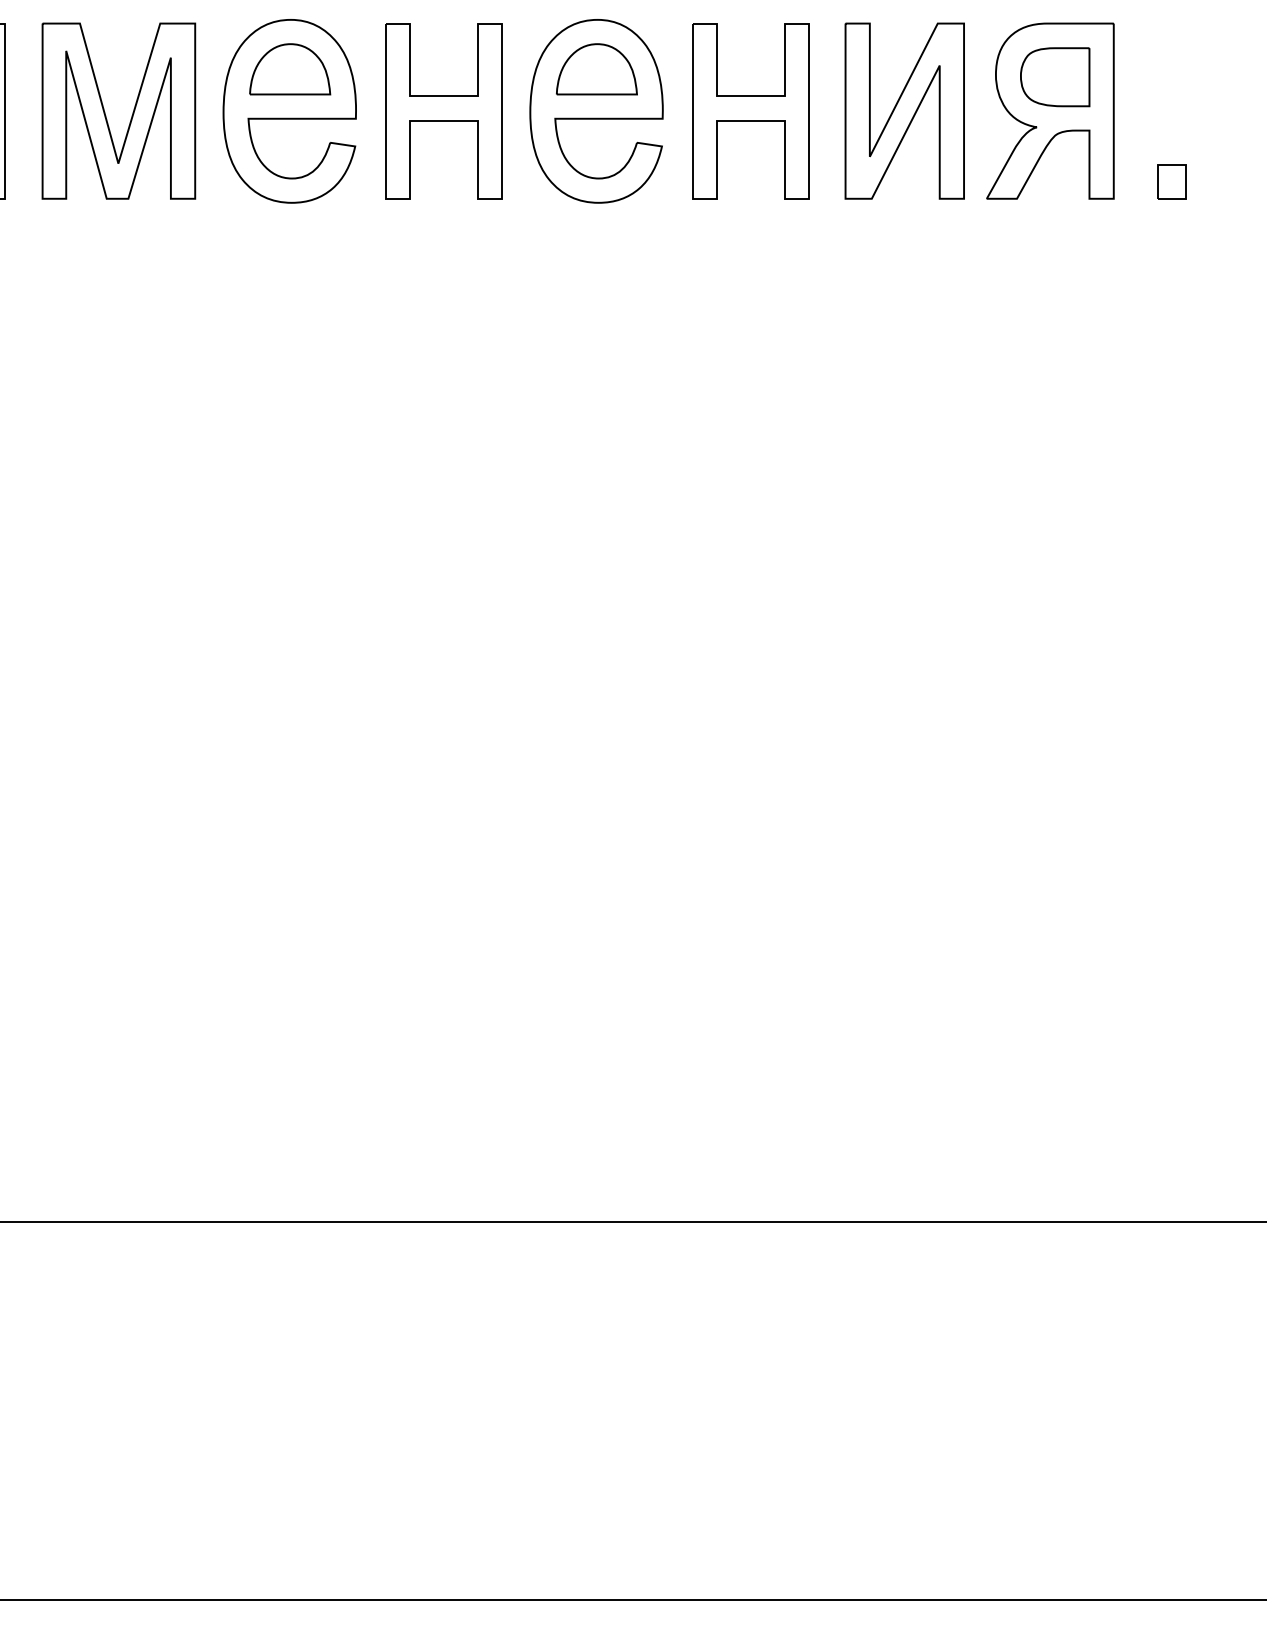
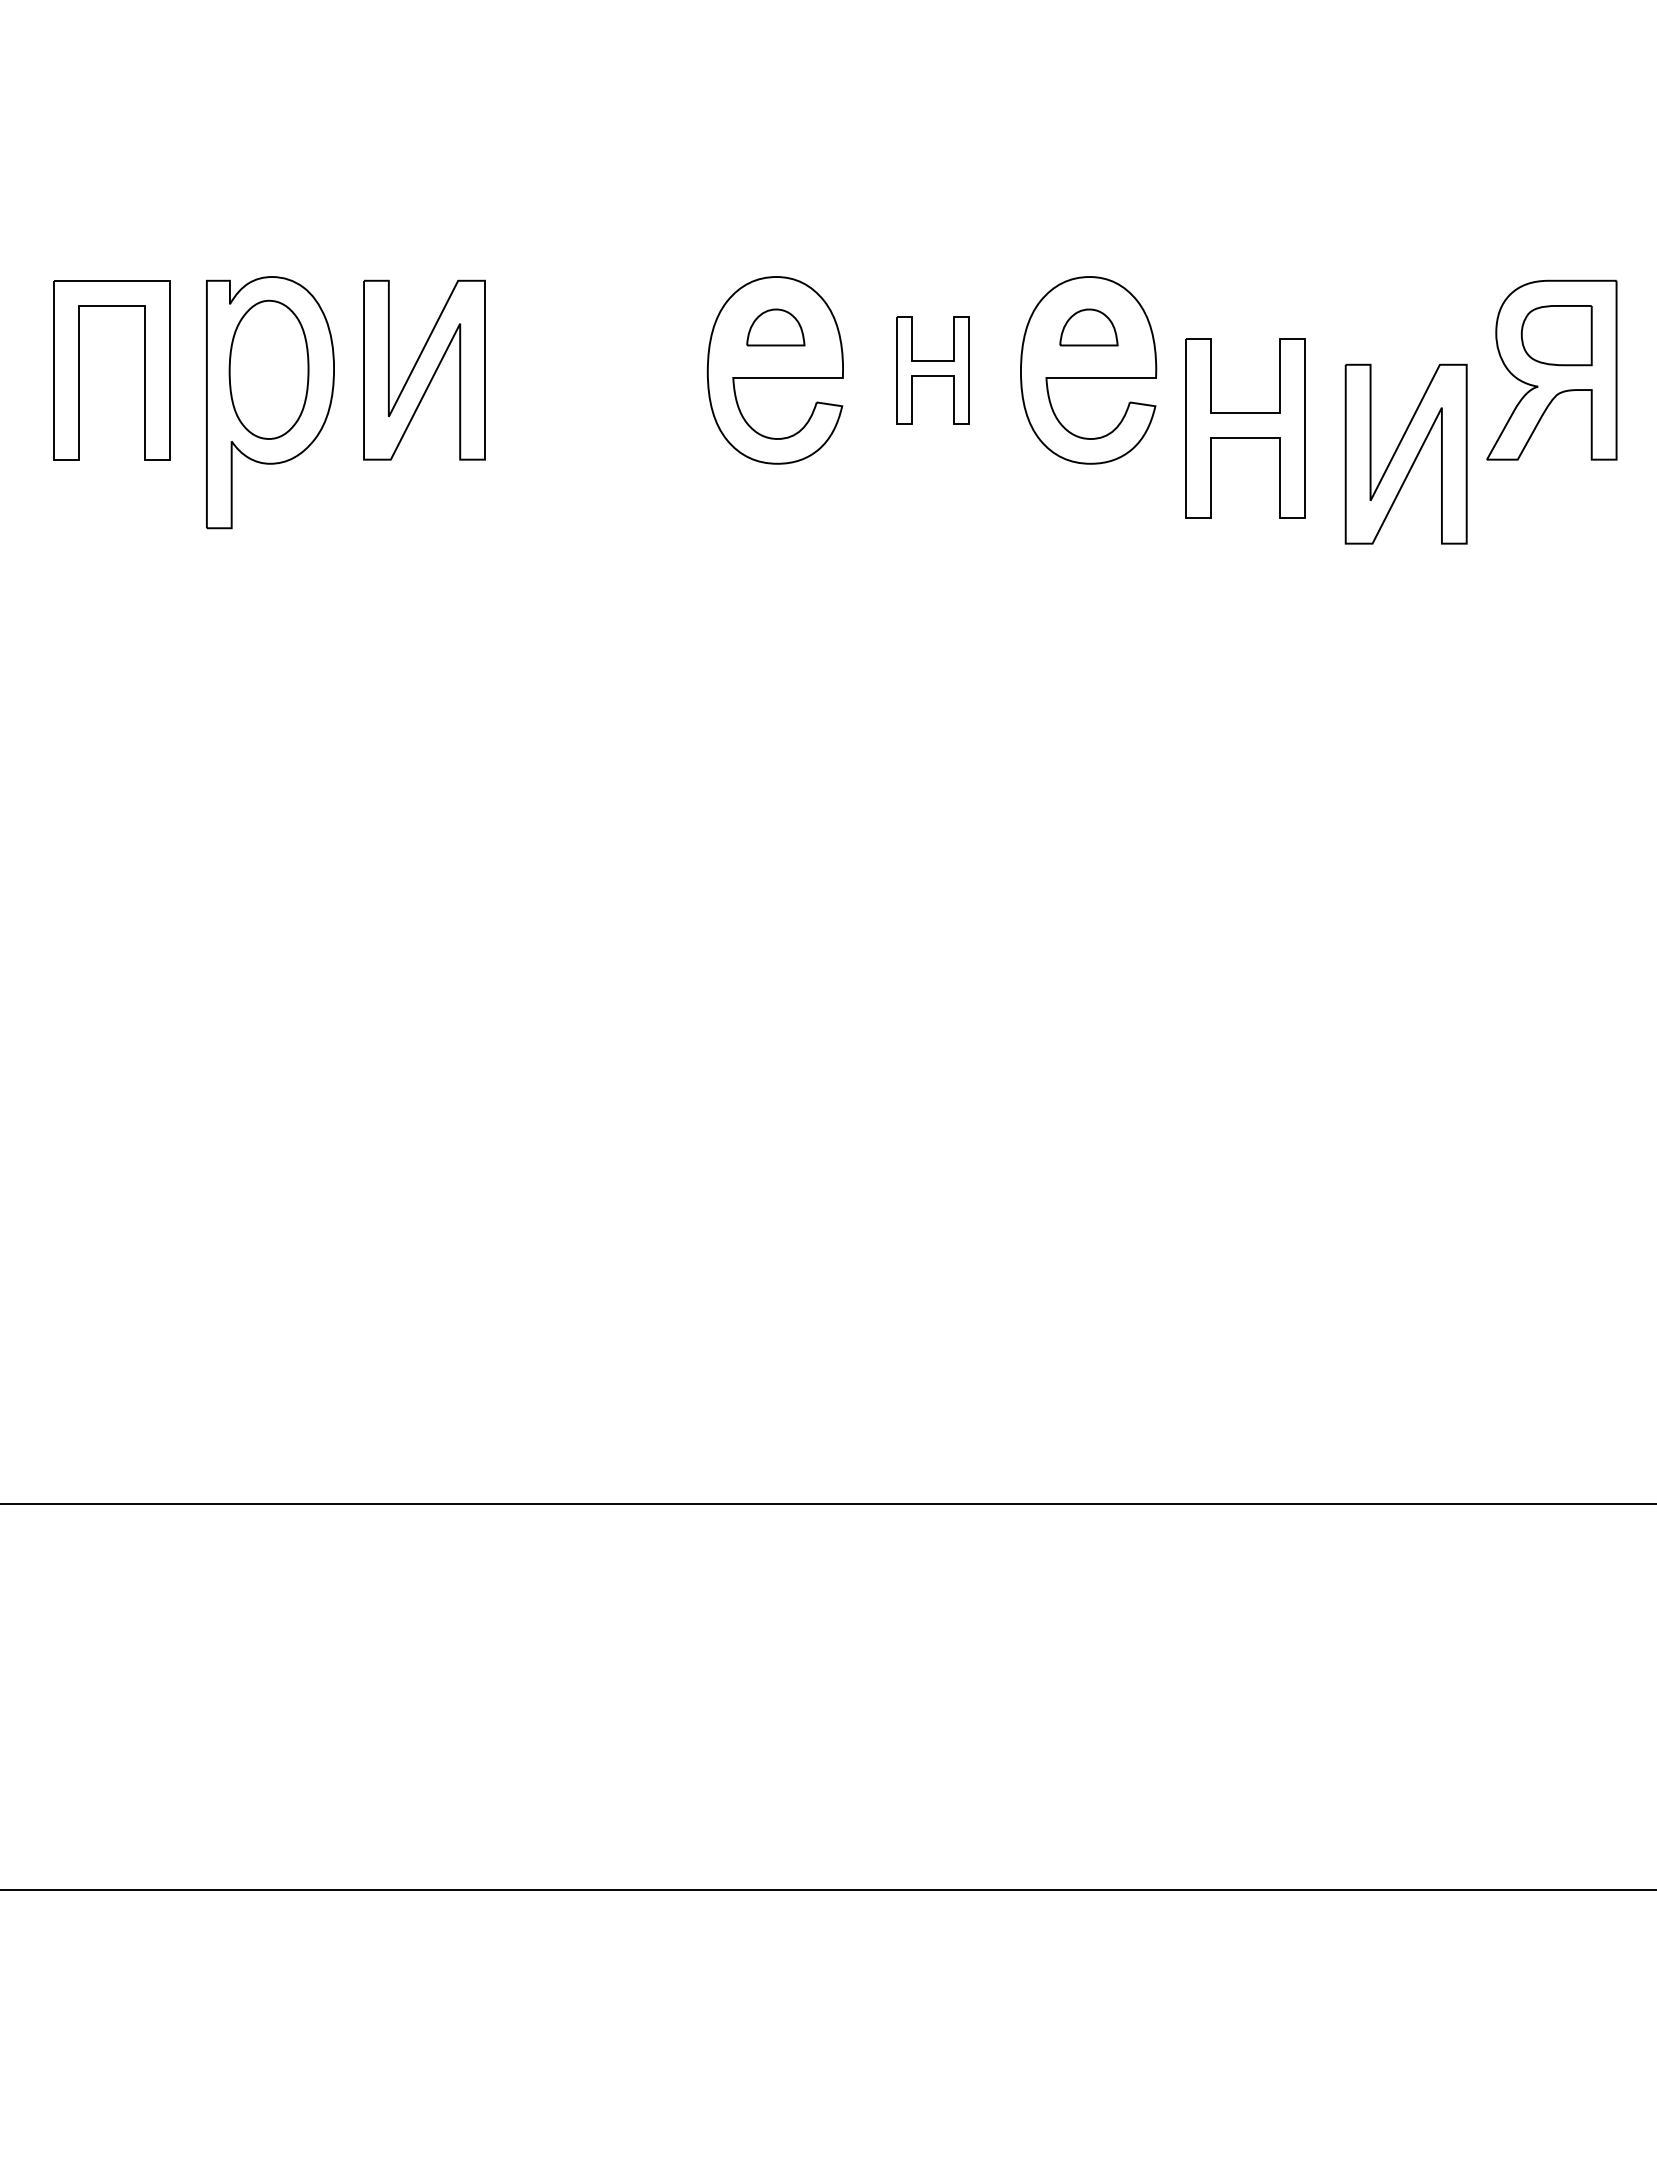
part: (289, 69) -> (775, 327), size x0.7
part: (596, 69) -> (1088, 327), size x0.7
part: (904, 110) -> (1405, 453), moved
part: (443, 111) -> (932, 370), size x0.6
part: (751, 111) -> (1245, 428), moved
part: (105, 113) -> (587, 372), removed

